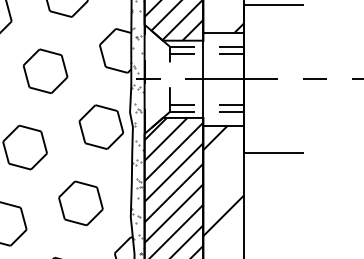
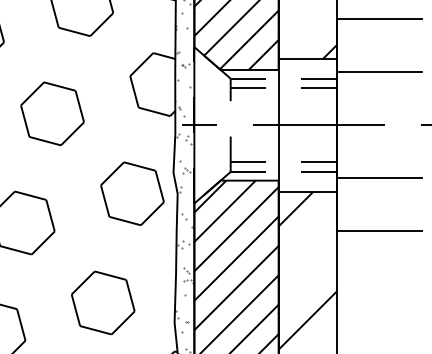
line: (273, 42) -> (378, 72), added
line: (273, 116) -> (378, 178), added

